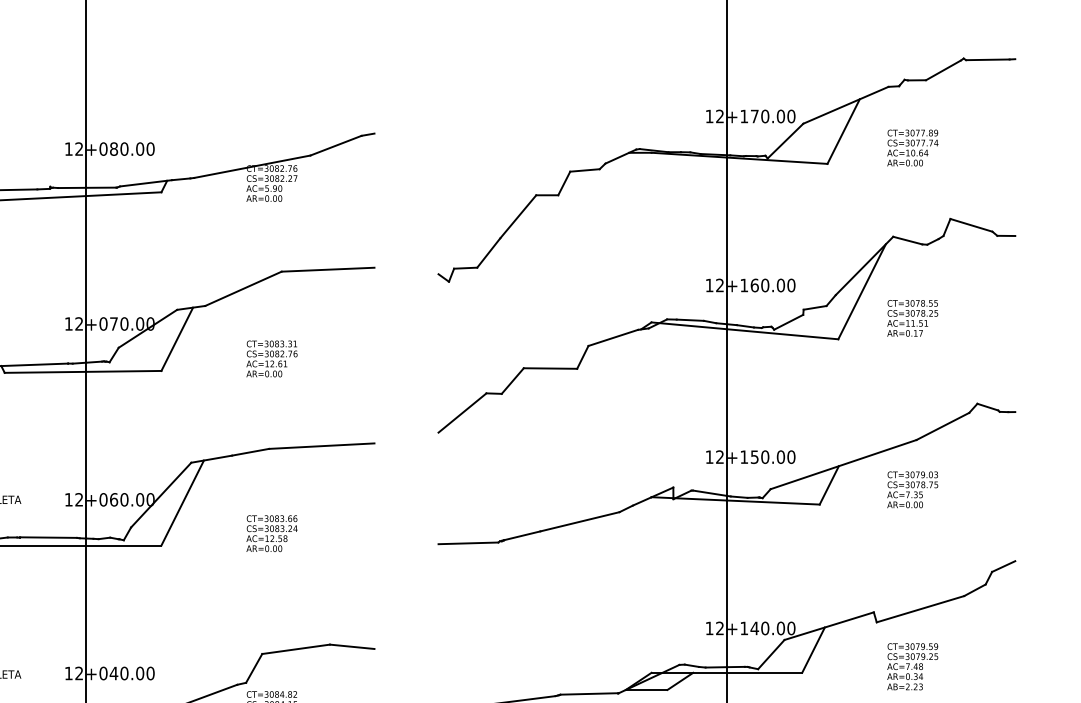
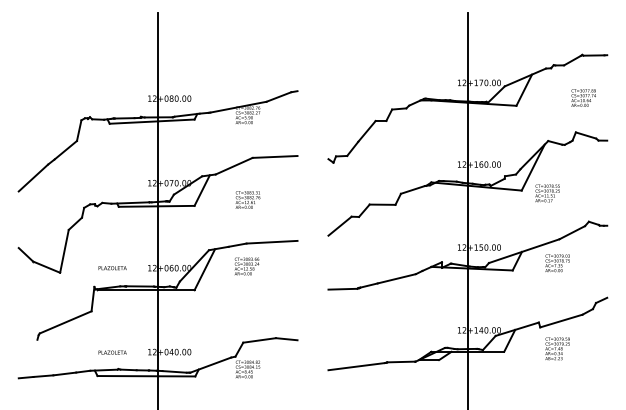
text: (912, 146) -> (583, 97), moved
text: (912, 318) -> (547, 193), moved
text: (270, 533) -> (246, 266), moved

